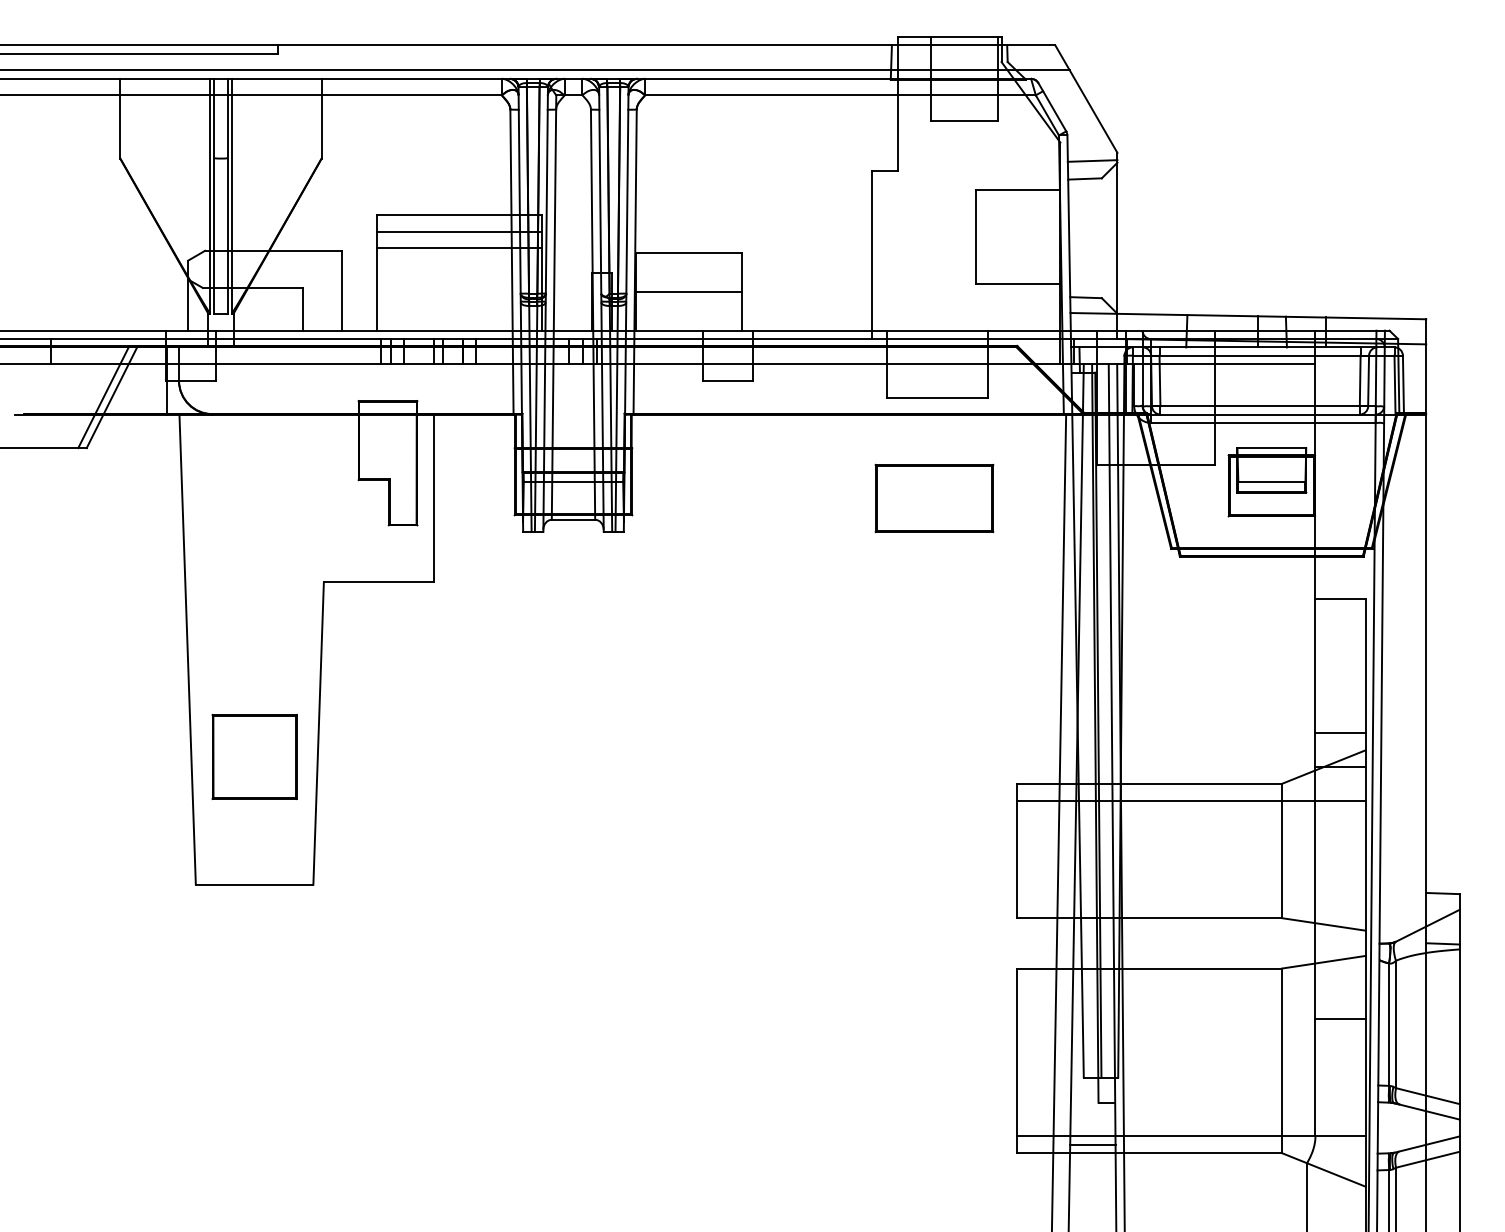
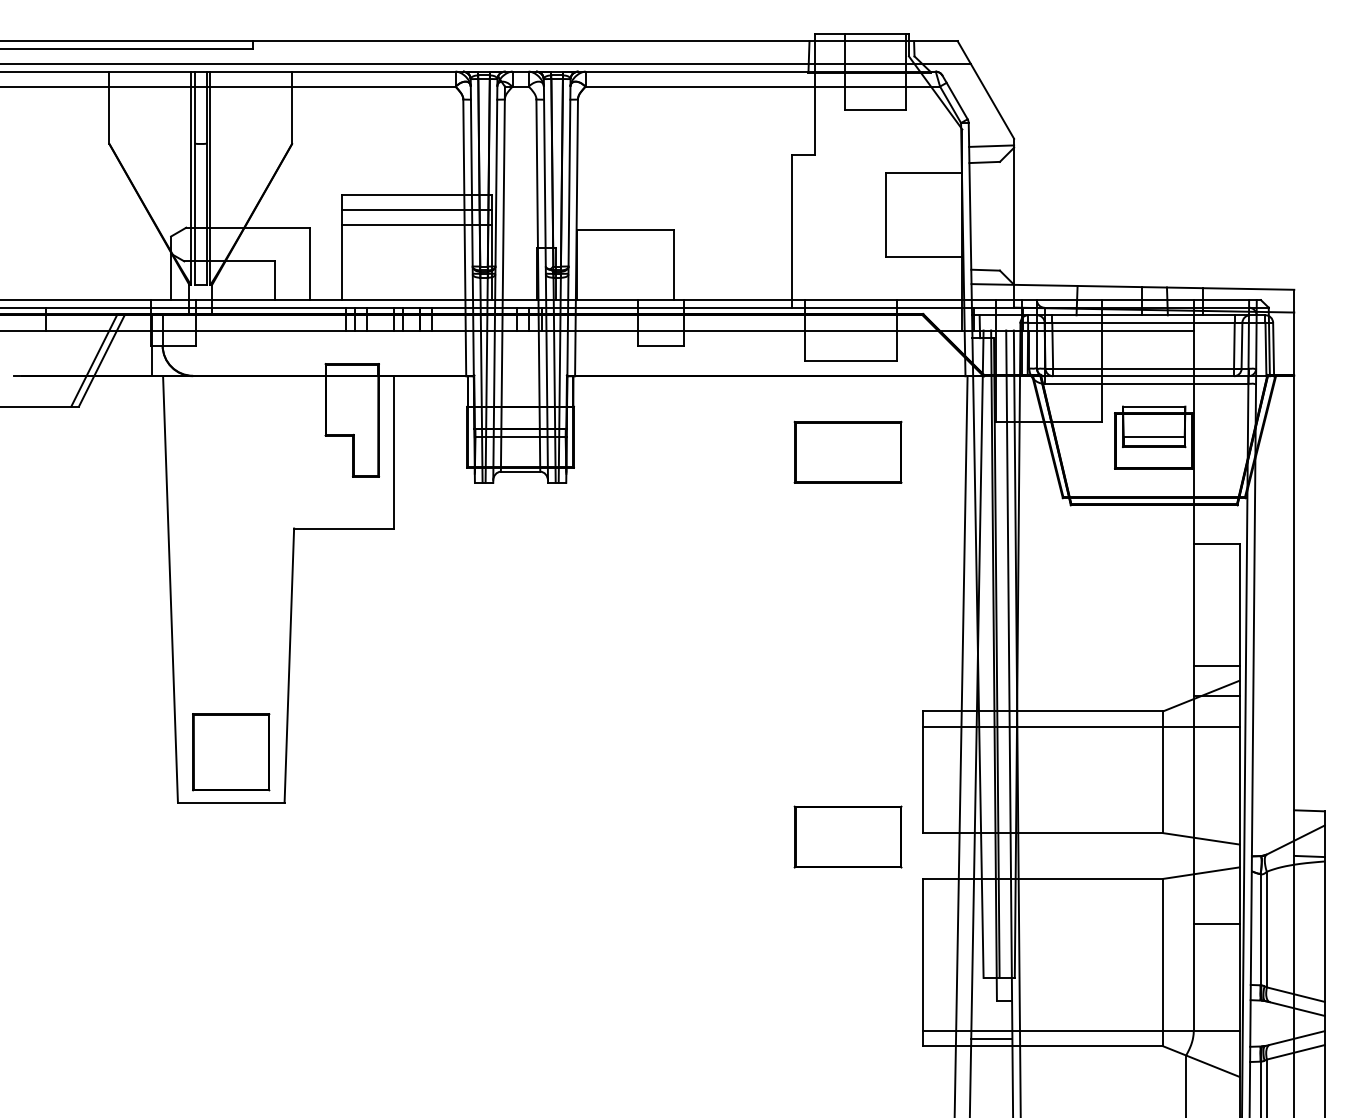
line: (688, 292) -> (624, 265), removed
part: (254, 756) -> (231, 751), moved
part: (934, 922) -> (848, 837), added

